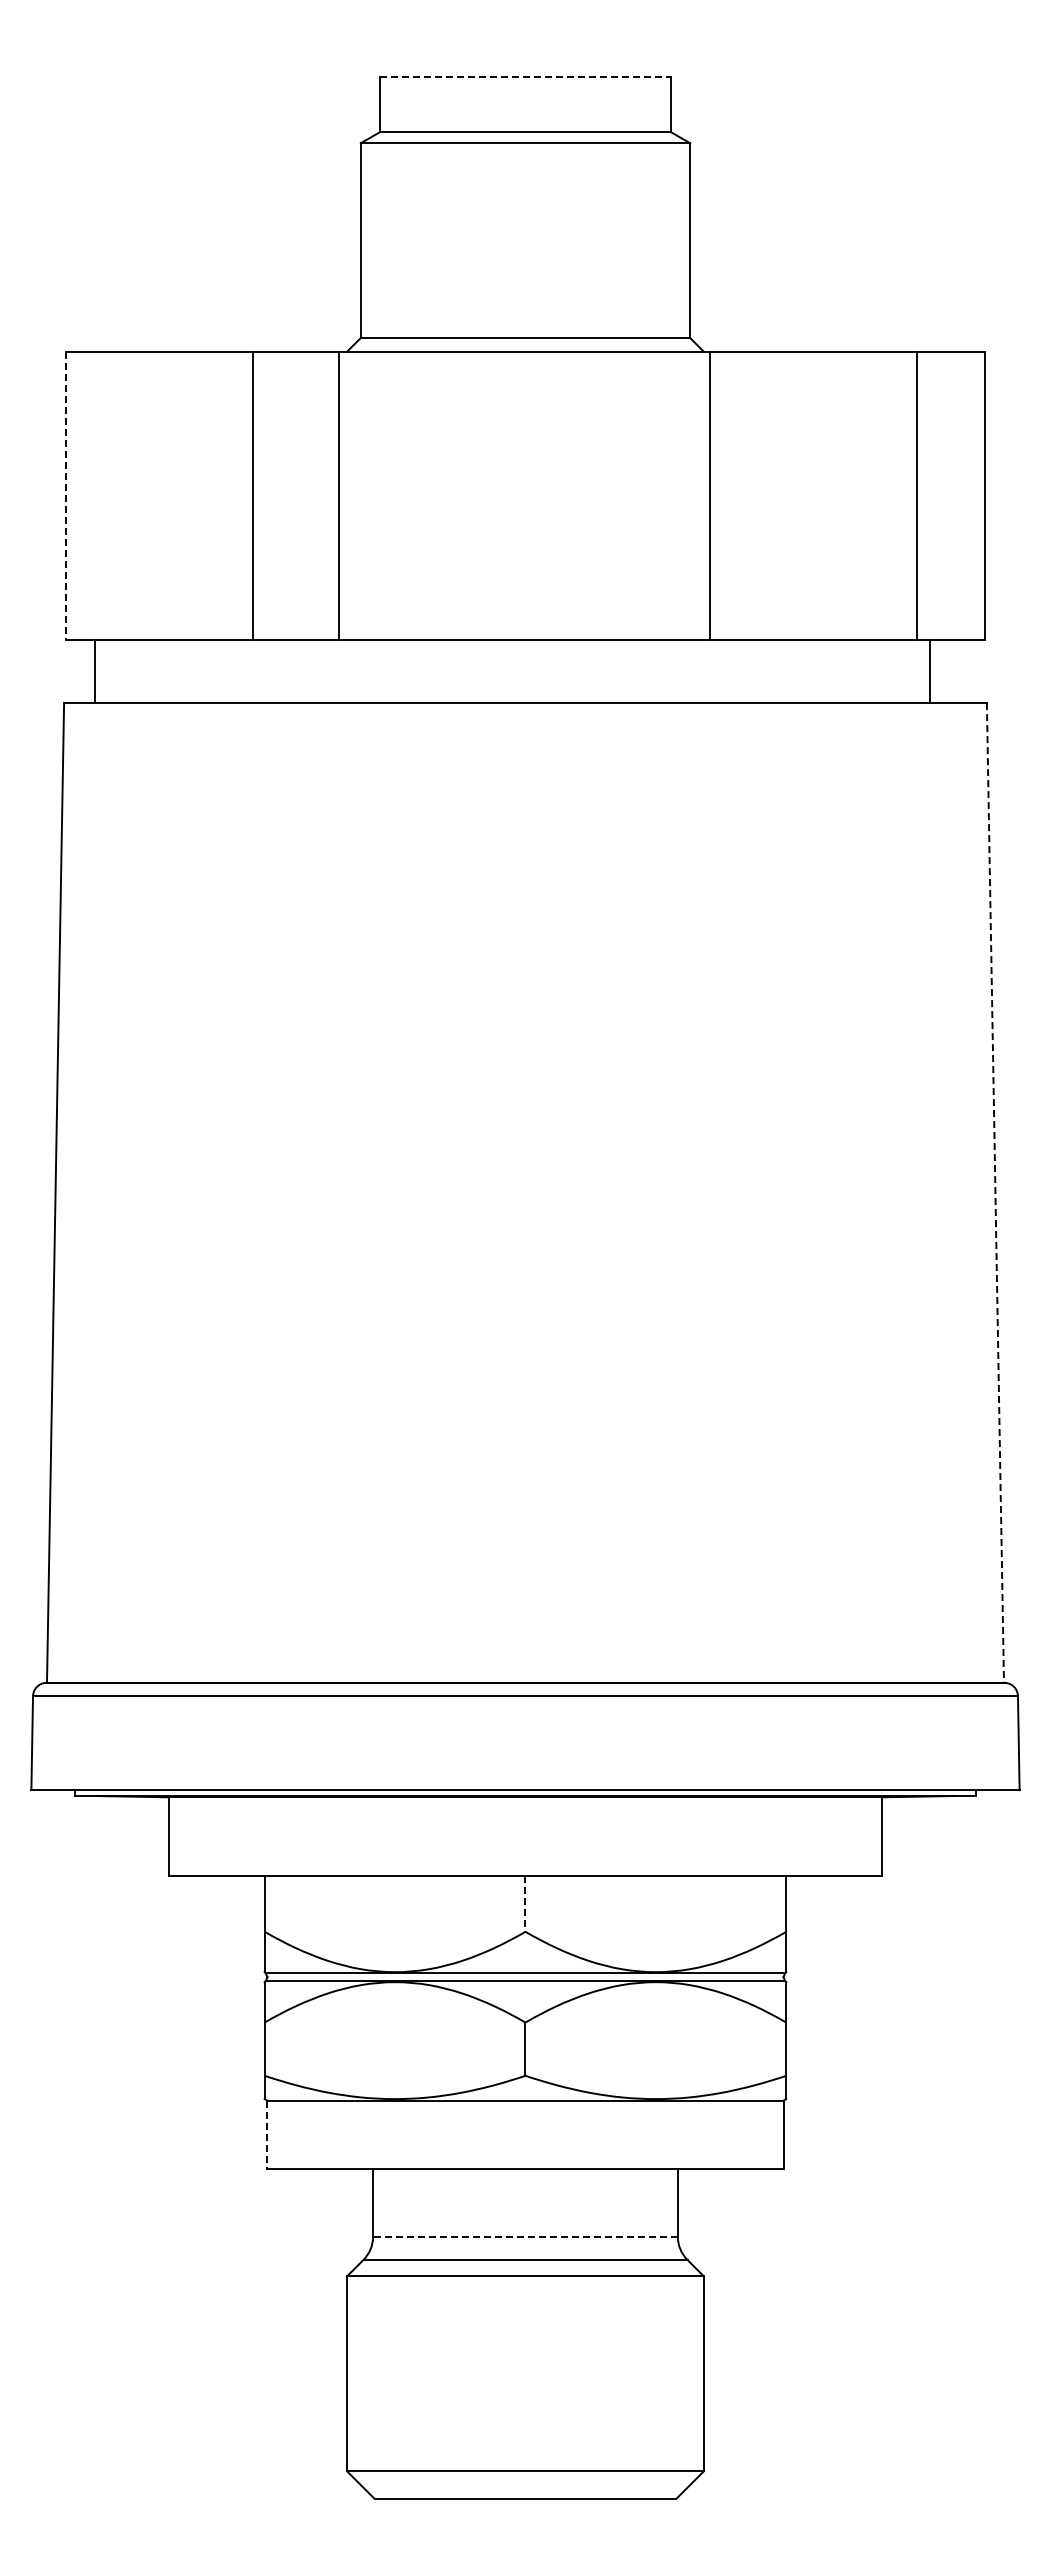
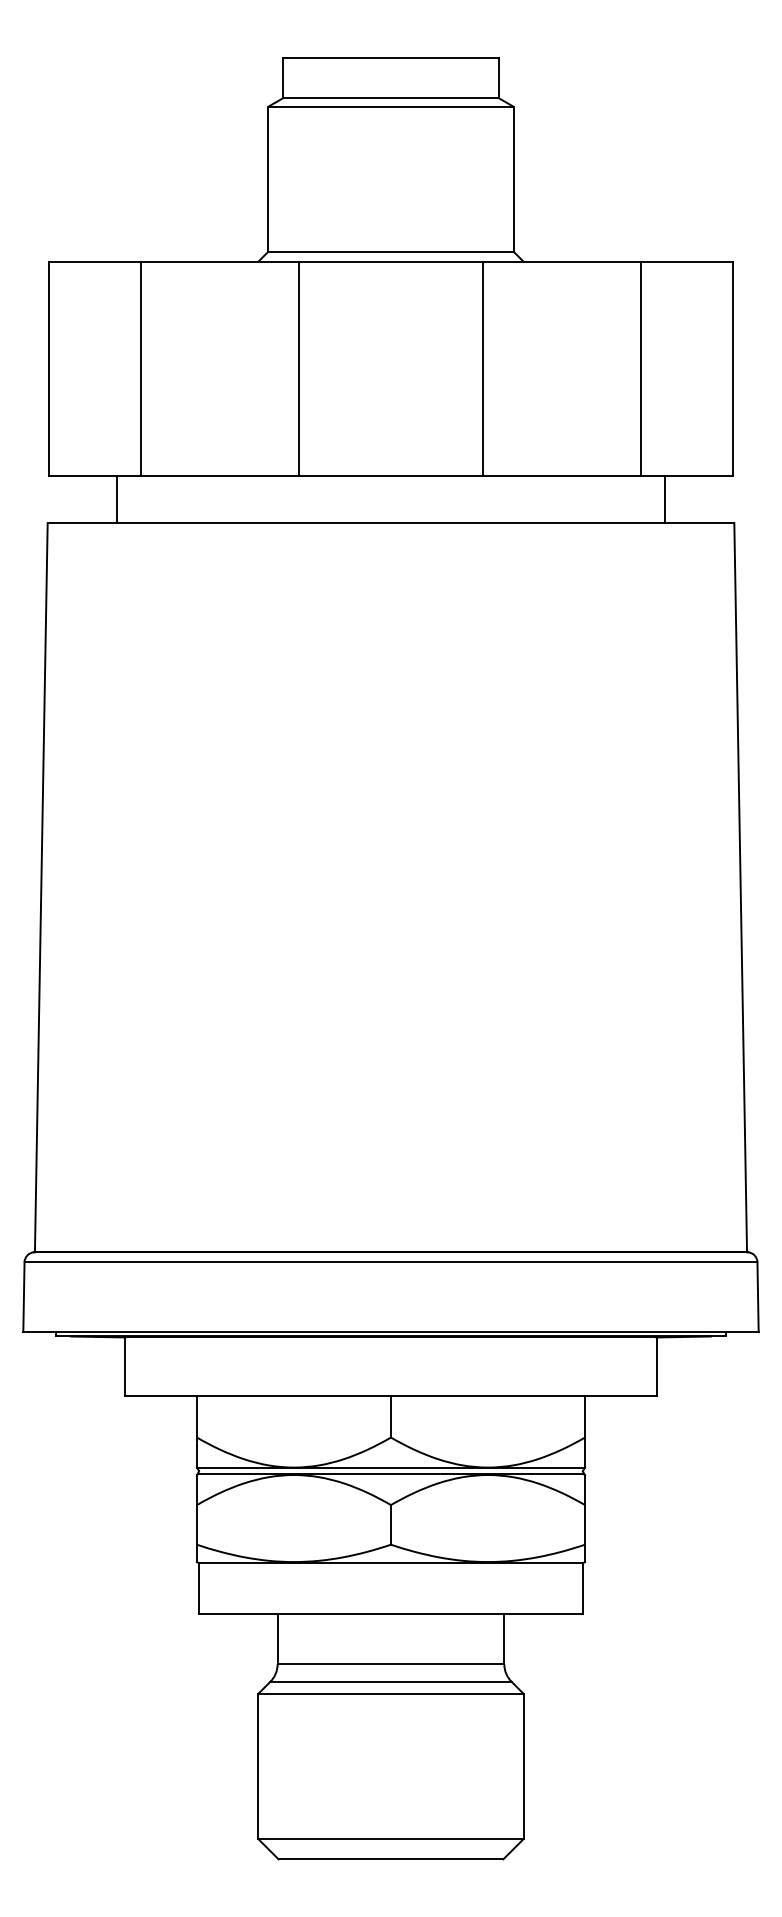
line: (525, 77) -> (391, 57), dashed -> solid
line: (252, 495) -> (140, 368), moved
line: (339, 495) -> (299, 368), moved
line: (709, 495) -> (482, 368), moved
line: (917, 495) -> (641, 368), moved
line: (65, 496) -> (48, 369), dashed -> solid
line: (94, 671) -> (117, 499), moved
line: (930, 671) -> (664, 499), moved
line: (995, 1192) -> (740, 887), dashed -> solid
line: (525, 1904) -> (391, 1417), dashed -> solid
line: (267, 2135) -> (199, 1589), dashed -> solid
line: (524, 2236) -> (390, 1664), dashed -> solid

